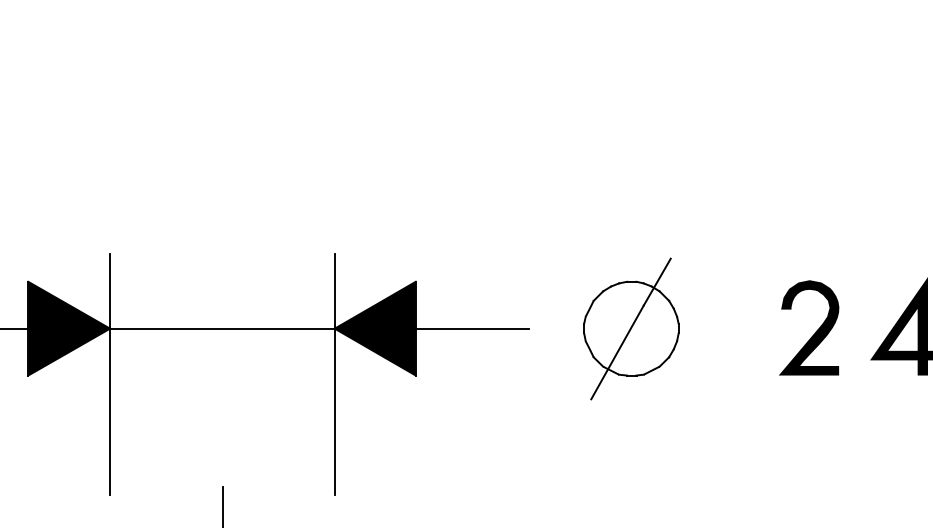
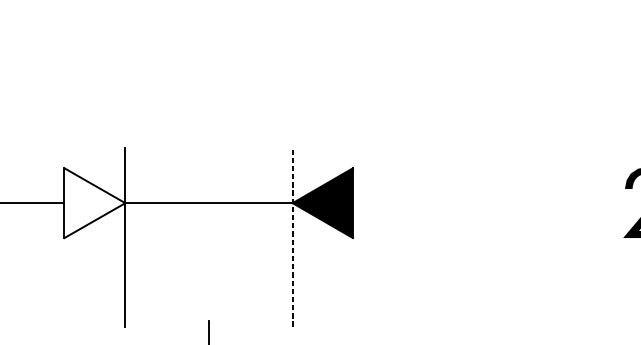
fill: (69, 328) -> (95, 203), removed
line: (471, 328) -> (394, 203), removed
part: (631, 328) -> (513, 203), removed
line: (334, 373) -> (292, 236), solid -> dashed

